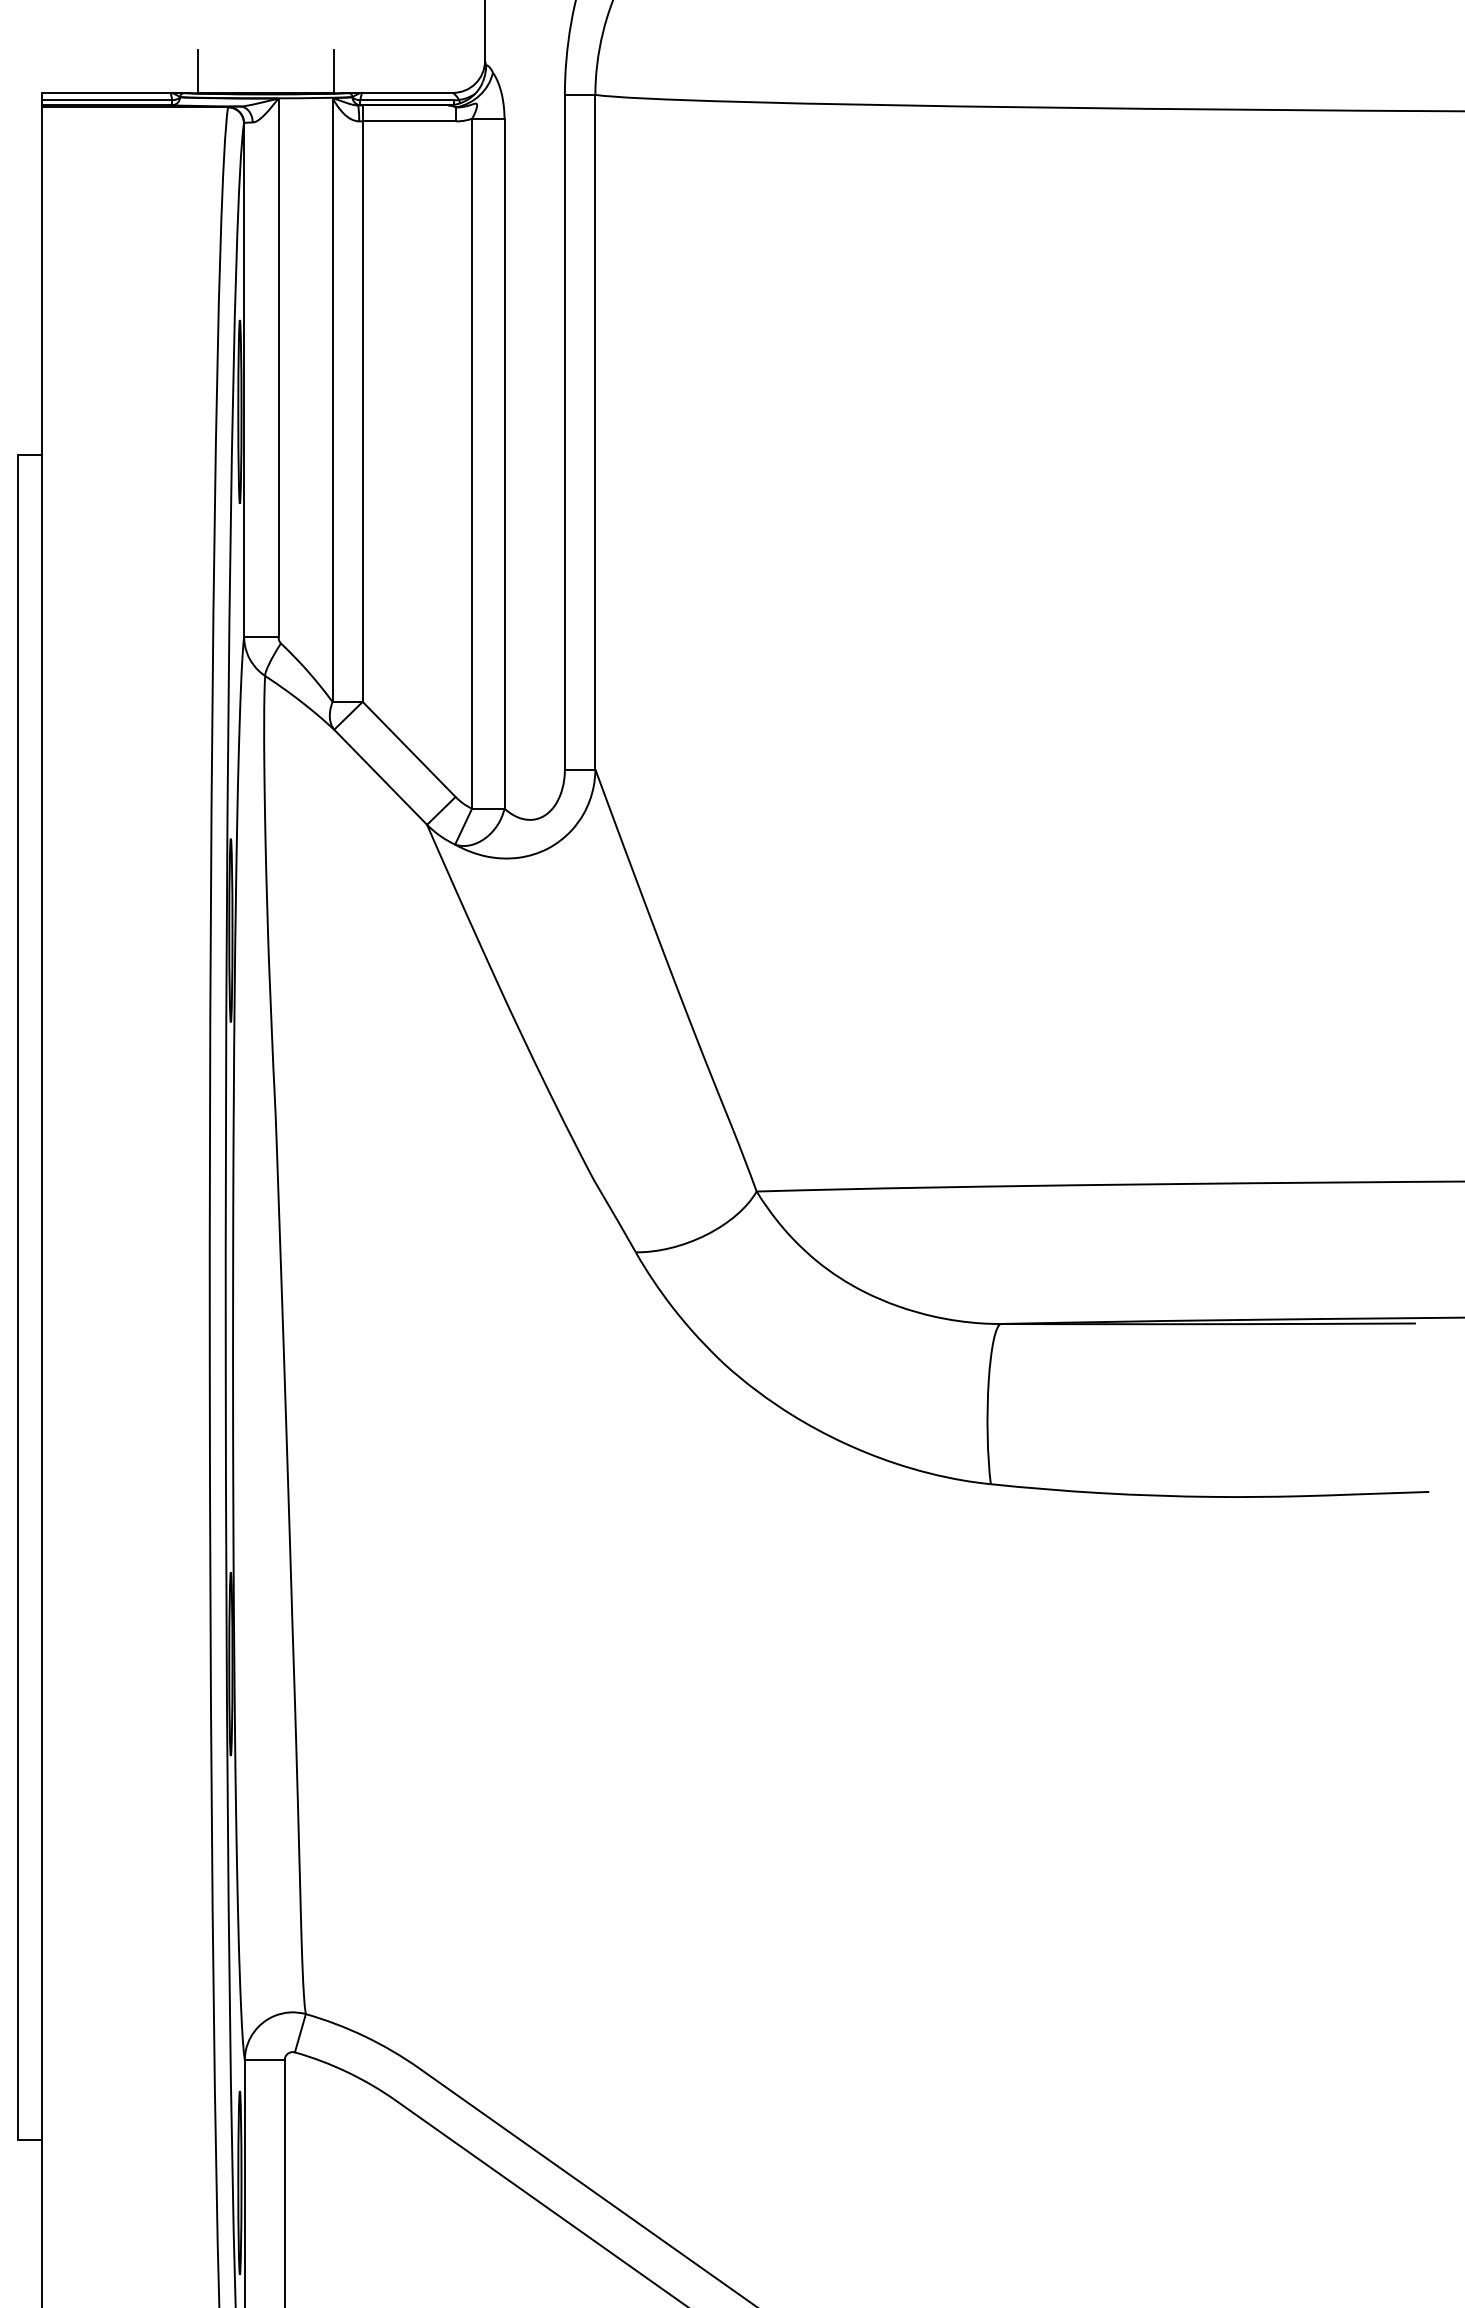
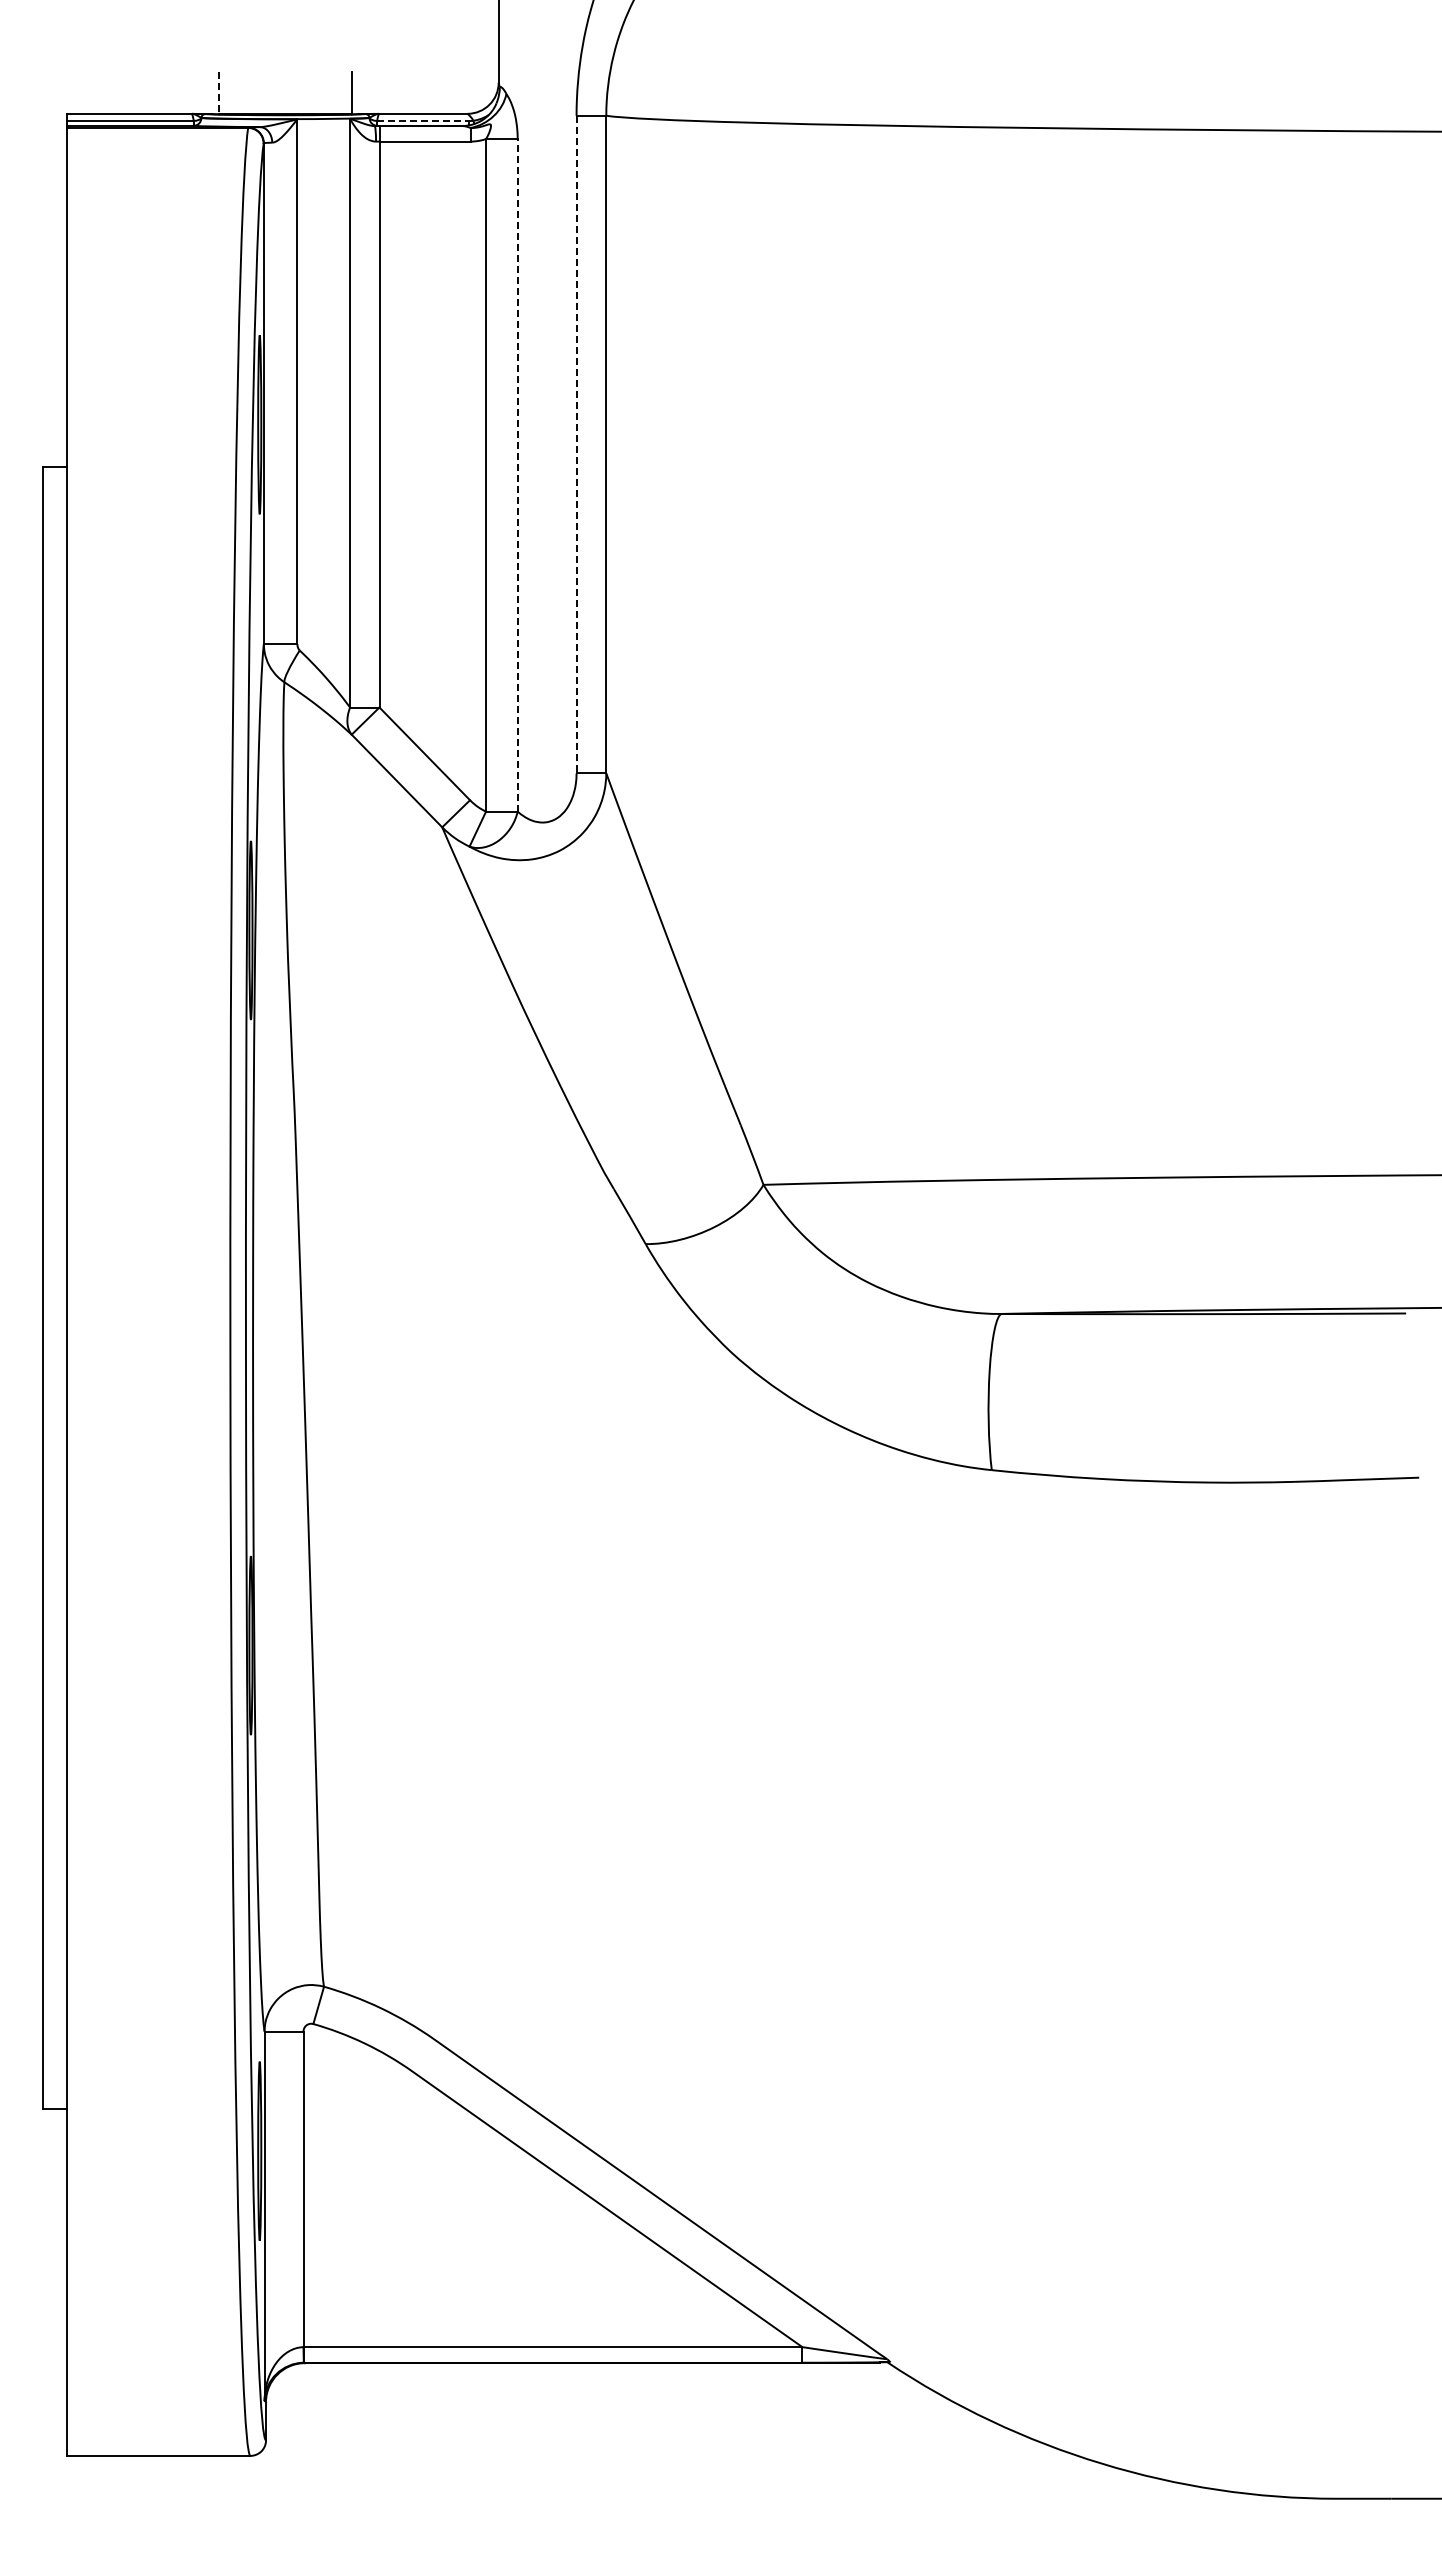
line: (198, 72) -> (219, 93), solid -> dashed
line: (406, 100) -> (422, 121), solid -> dashed
line: (564, 432) -> (576, 444), solid -> dashed
line: (504, 462) -> (517, 474), solid -> dashed

